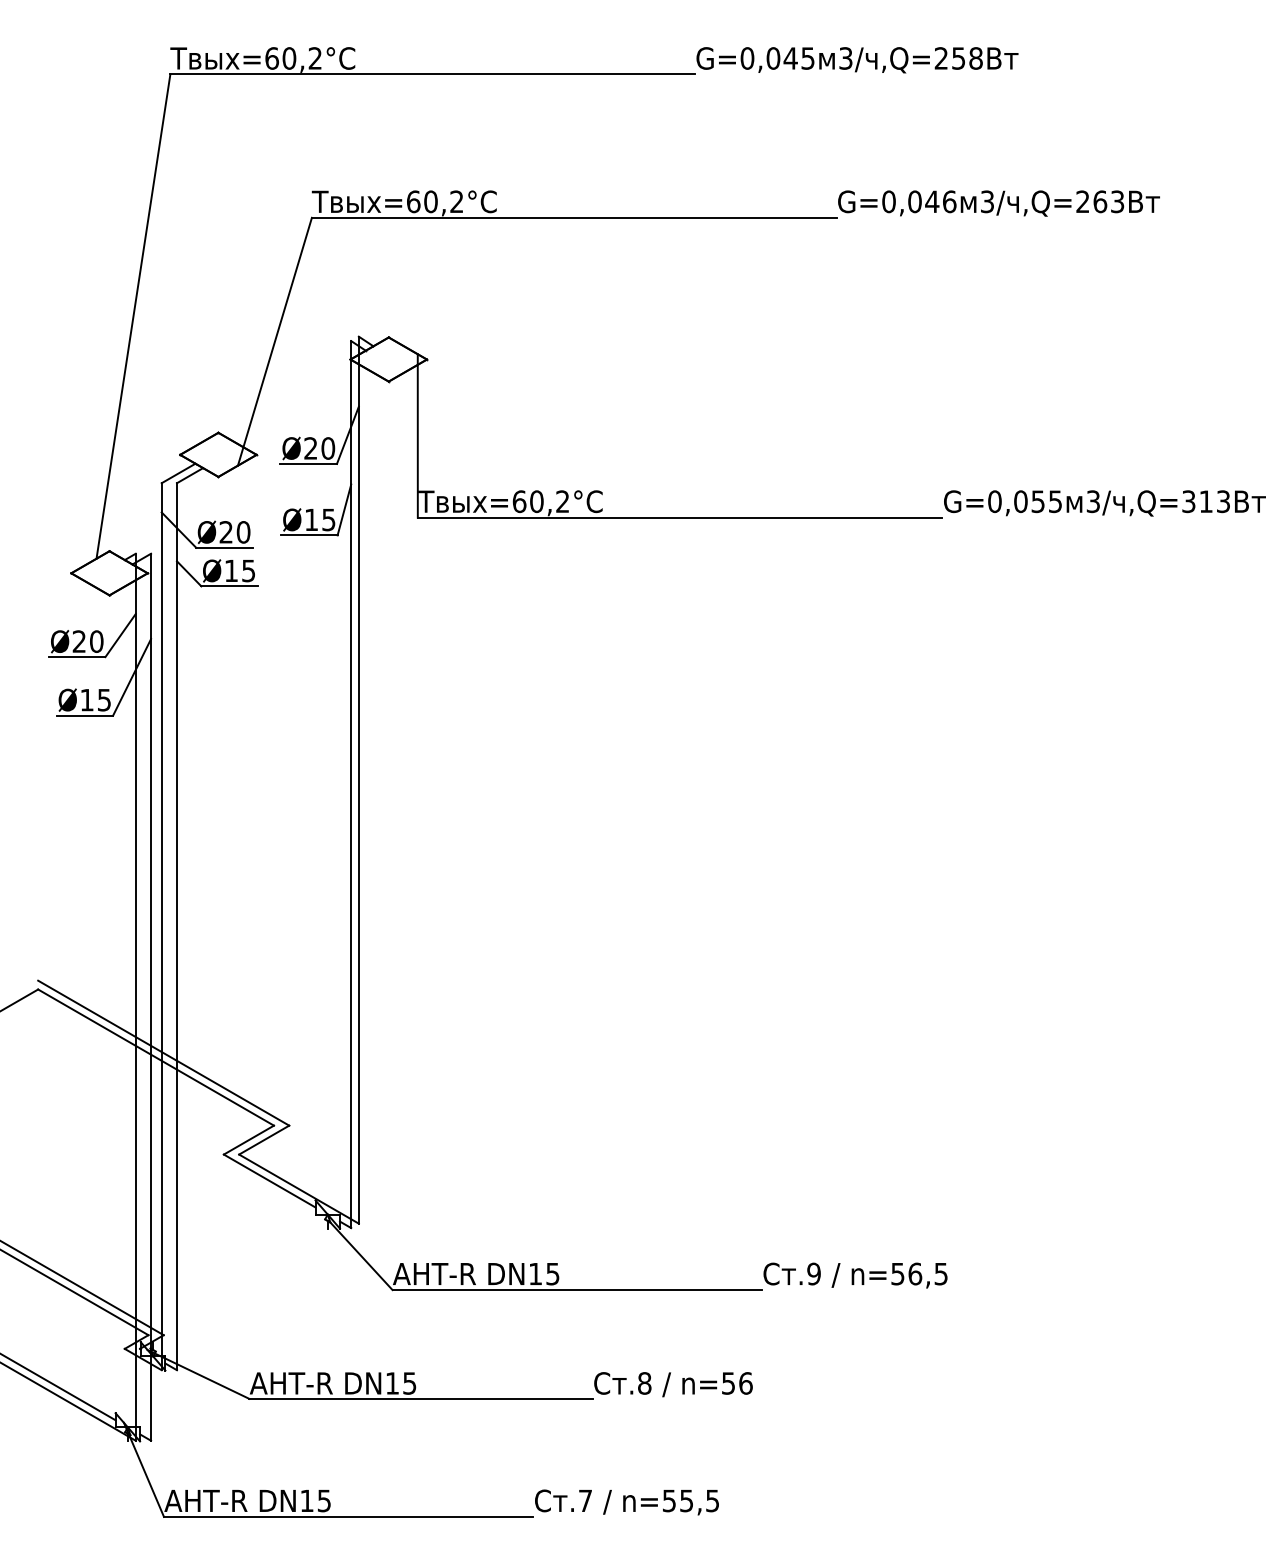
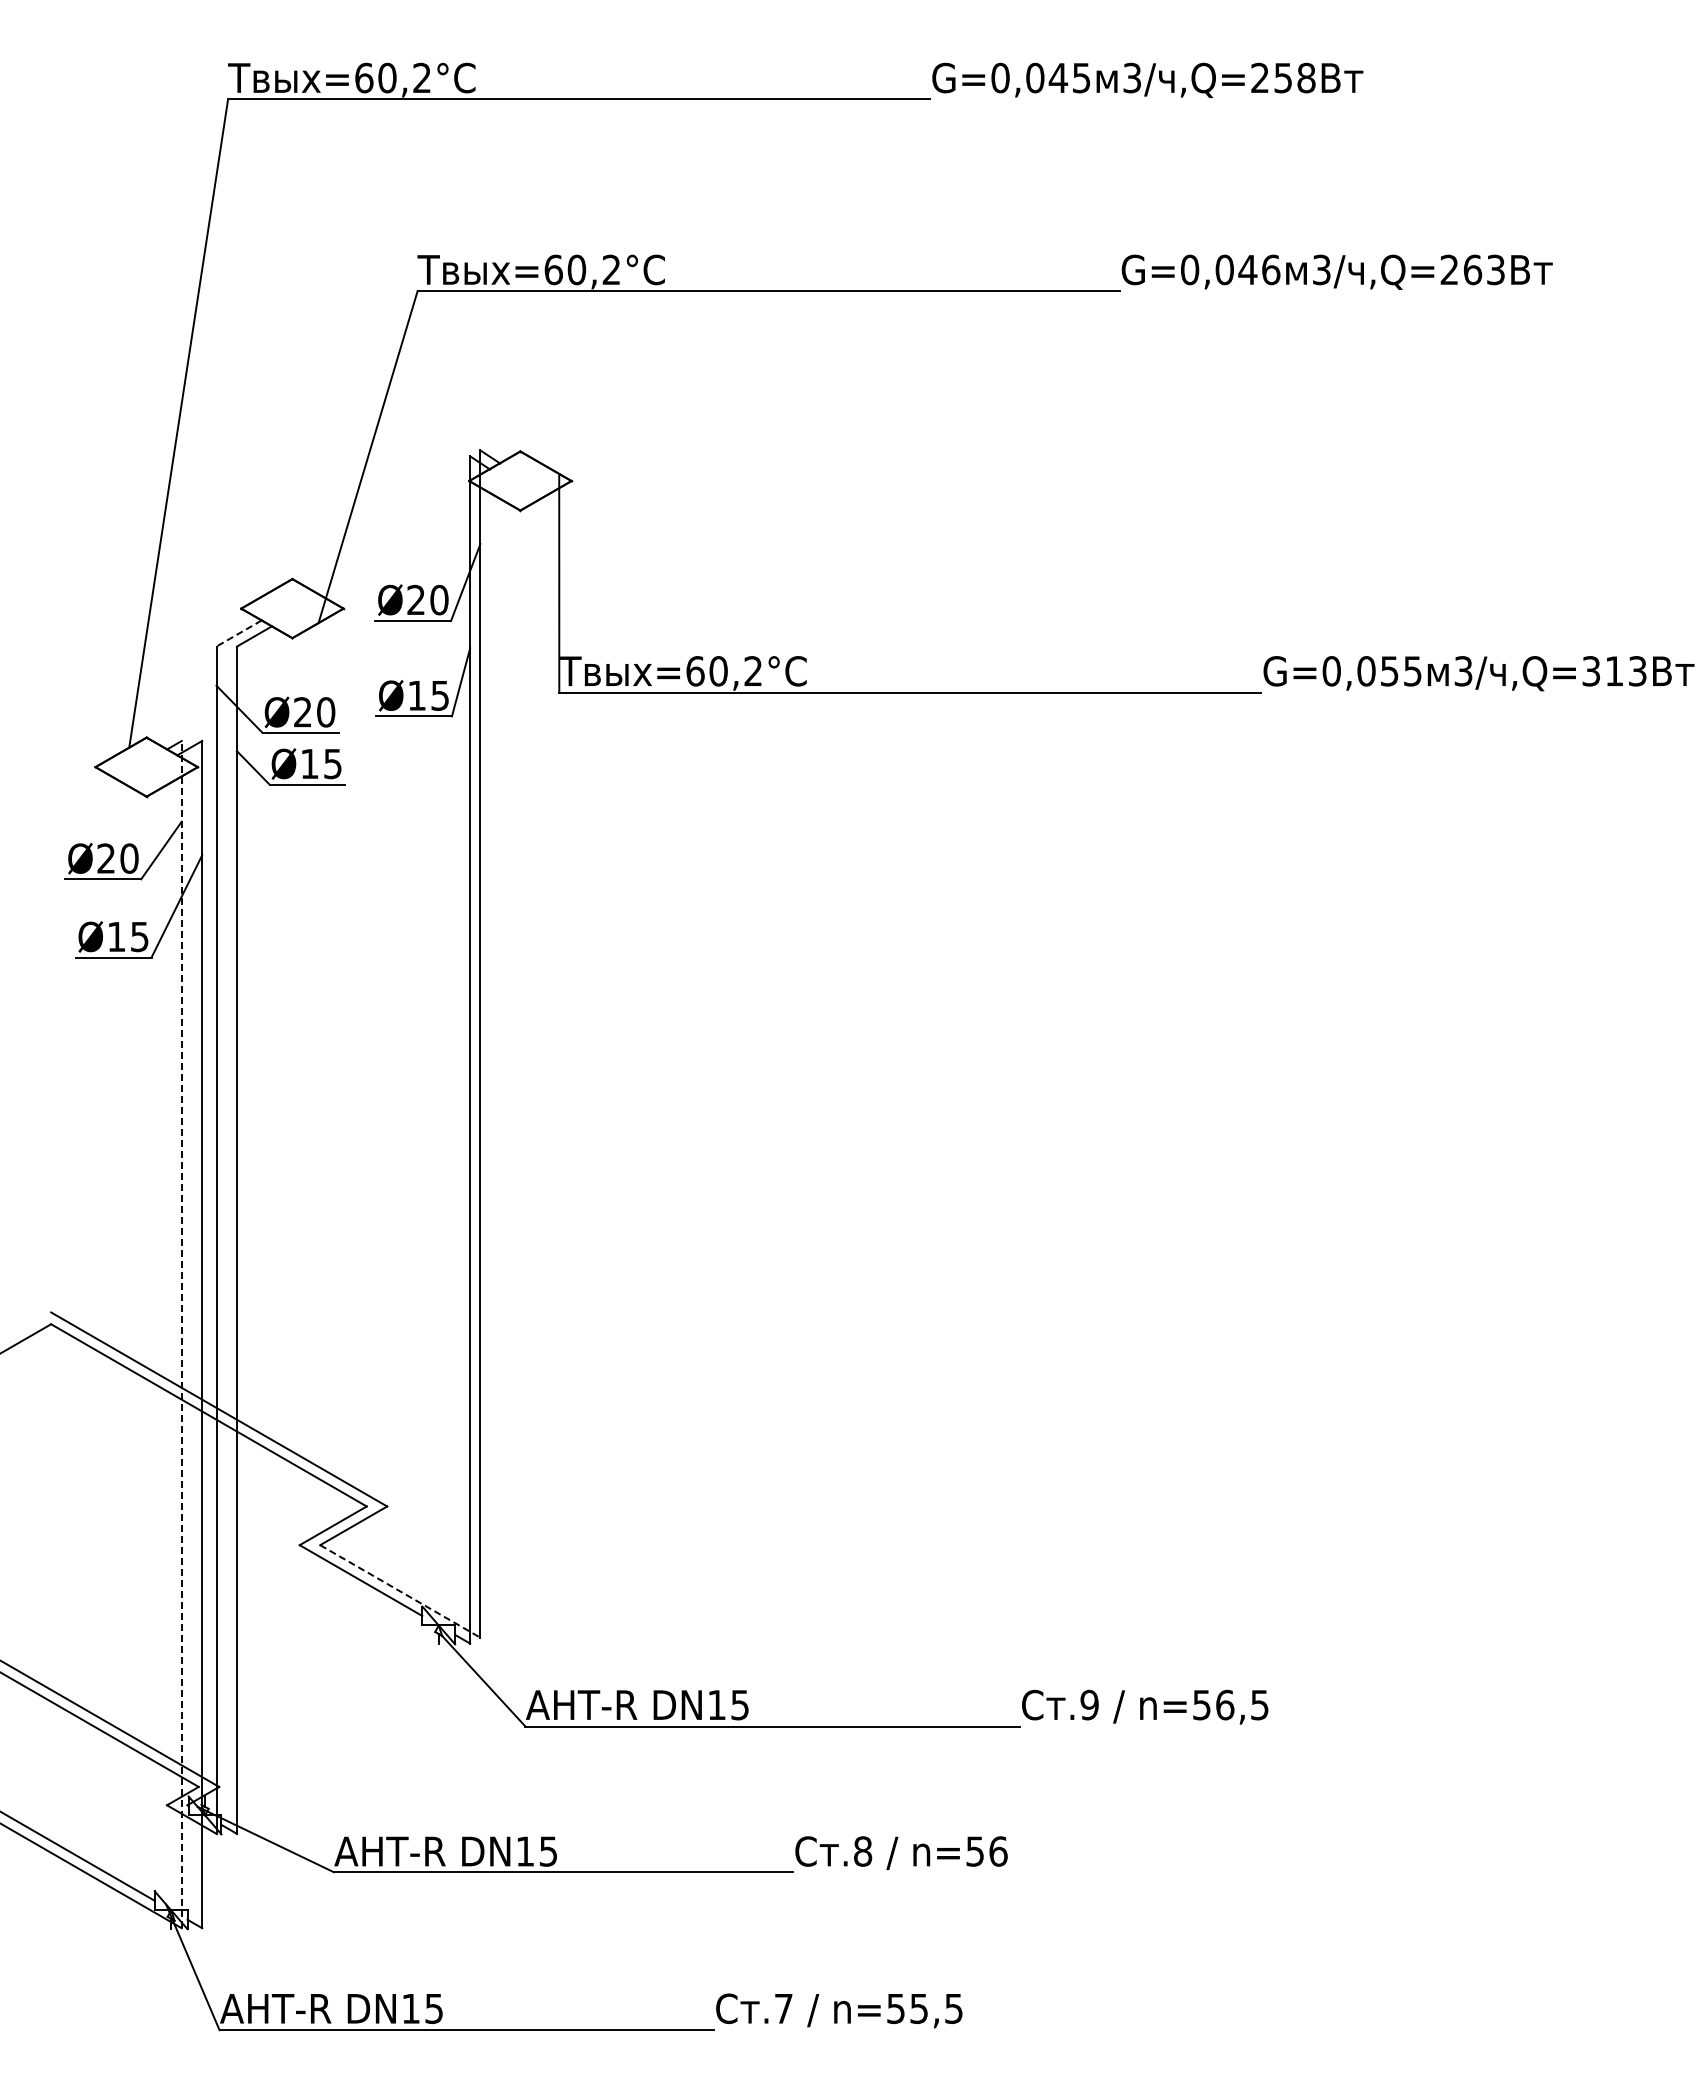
line: (178, 473) -> (238, 633), solid -> dashed
line: (135, 997) -> (181, 1334), solid -> dashed
line: (299, 1189) -> (400, 1591), solid -> dashed

